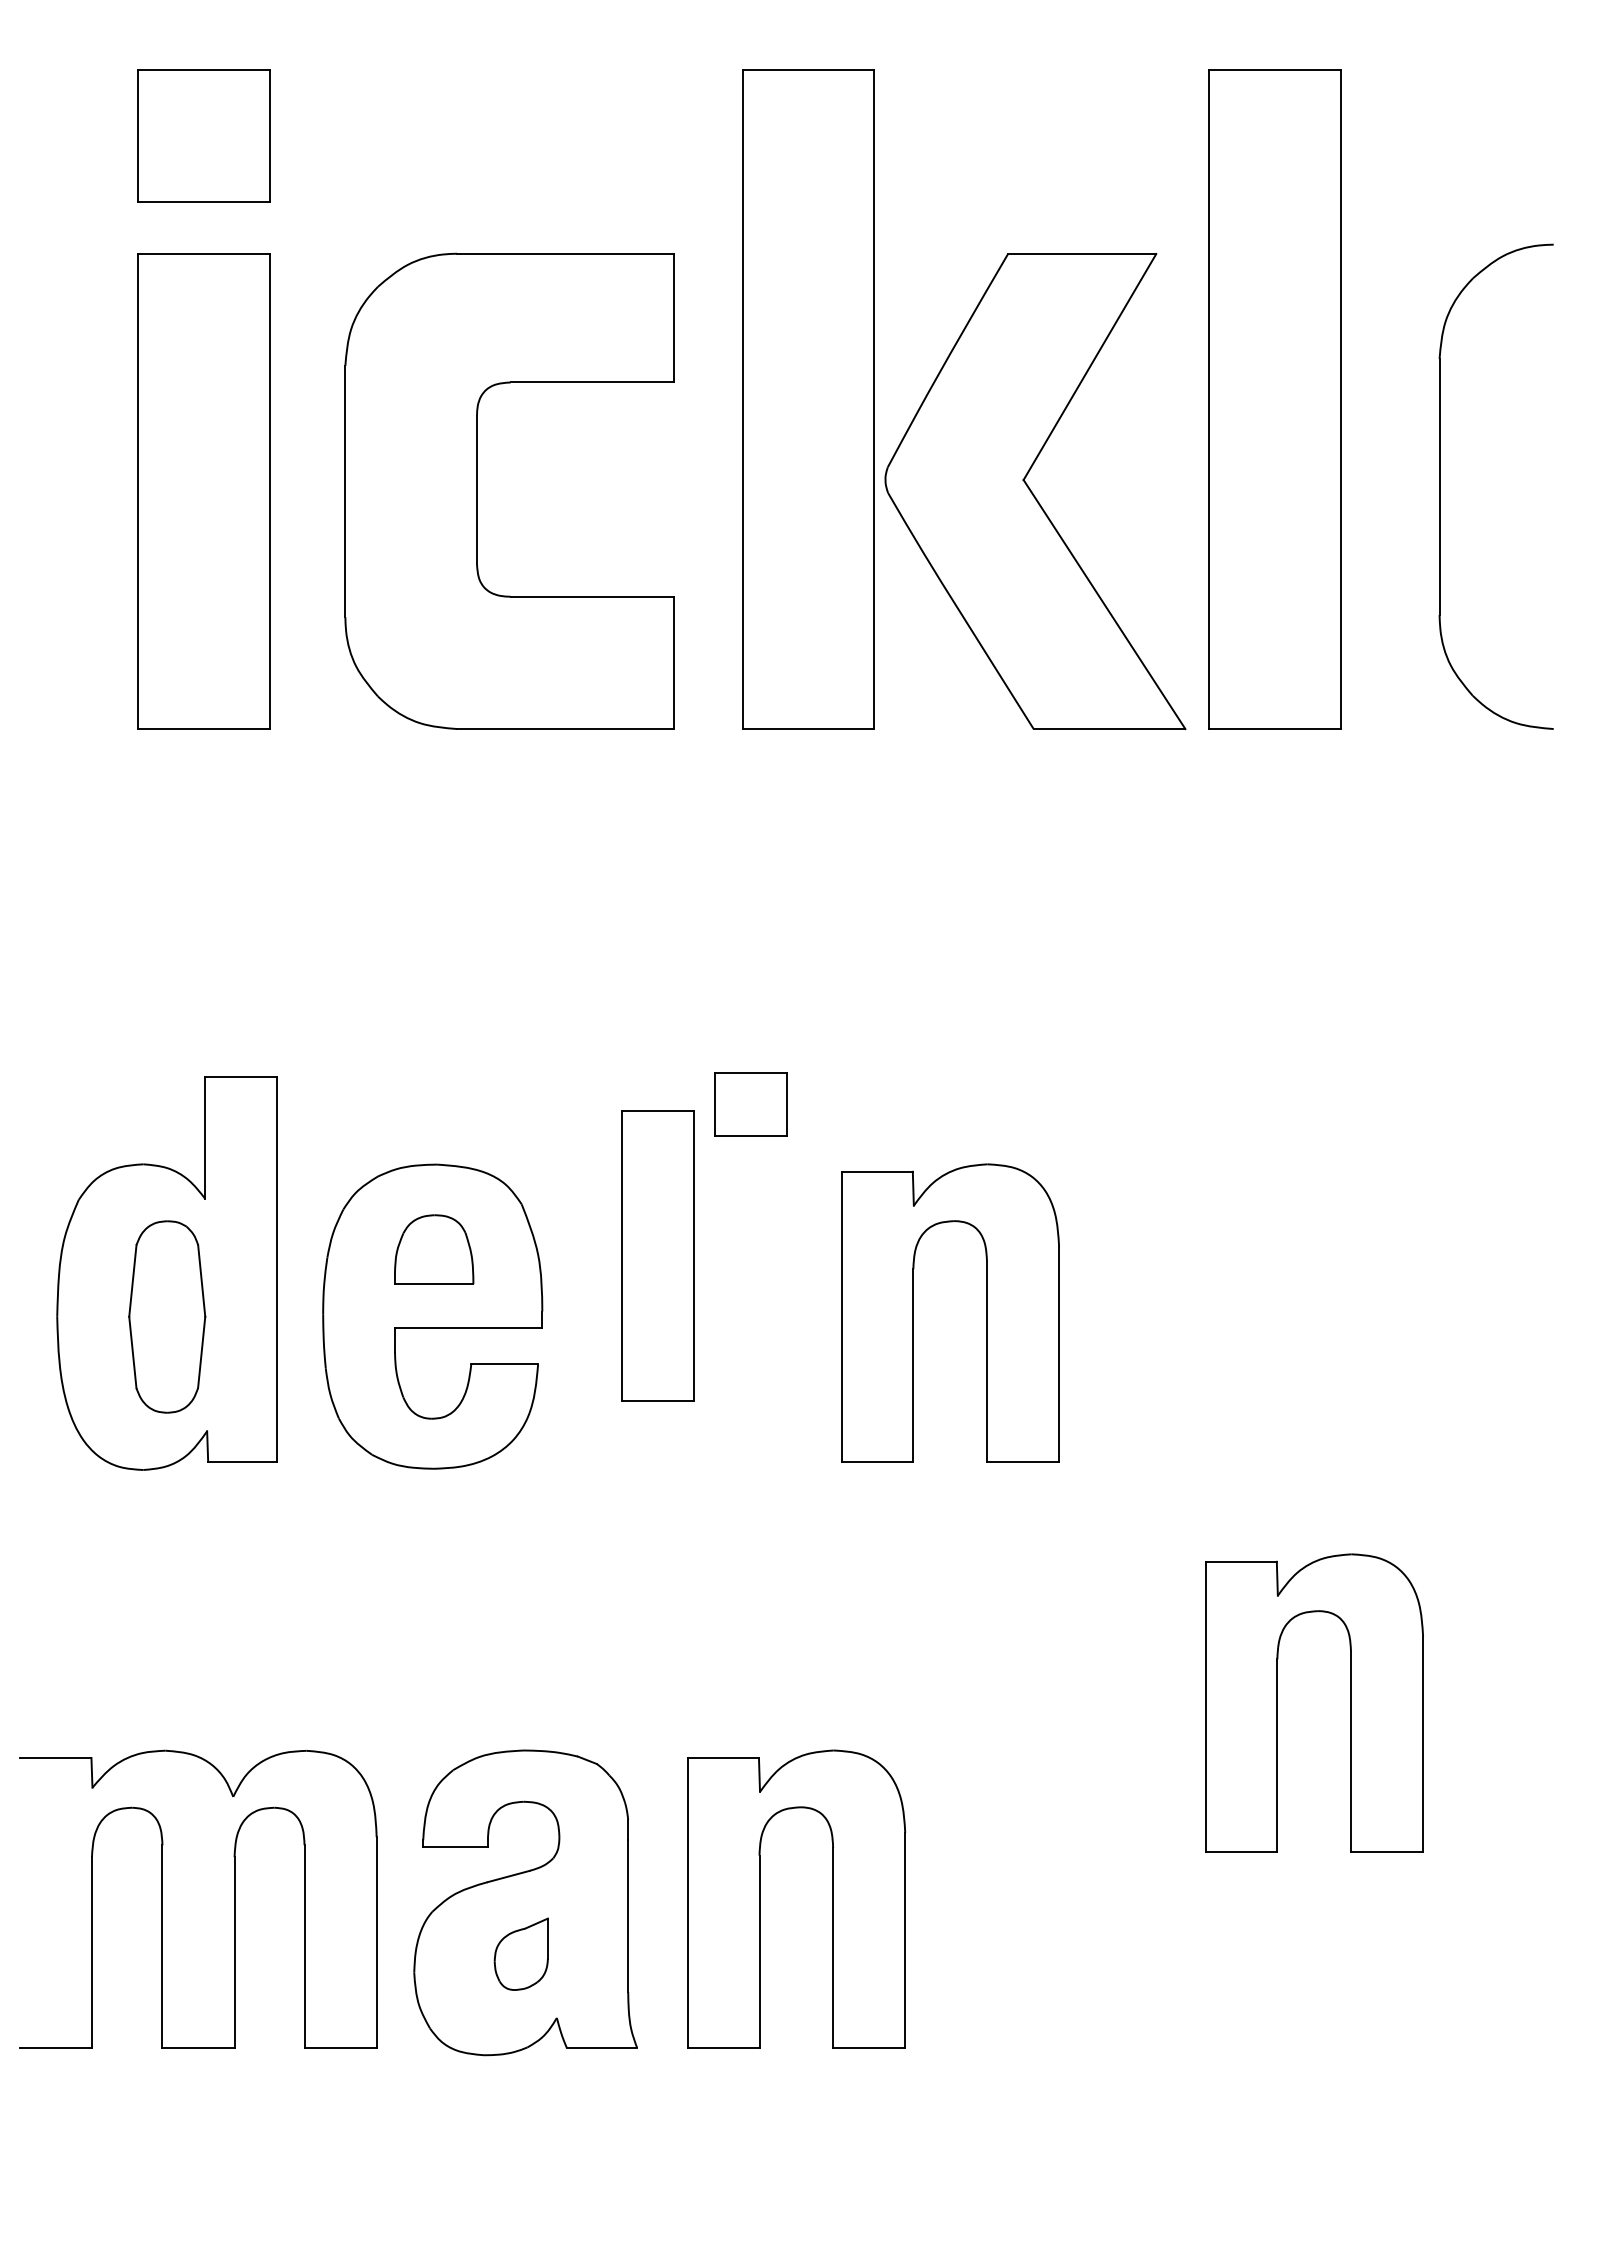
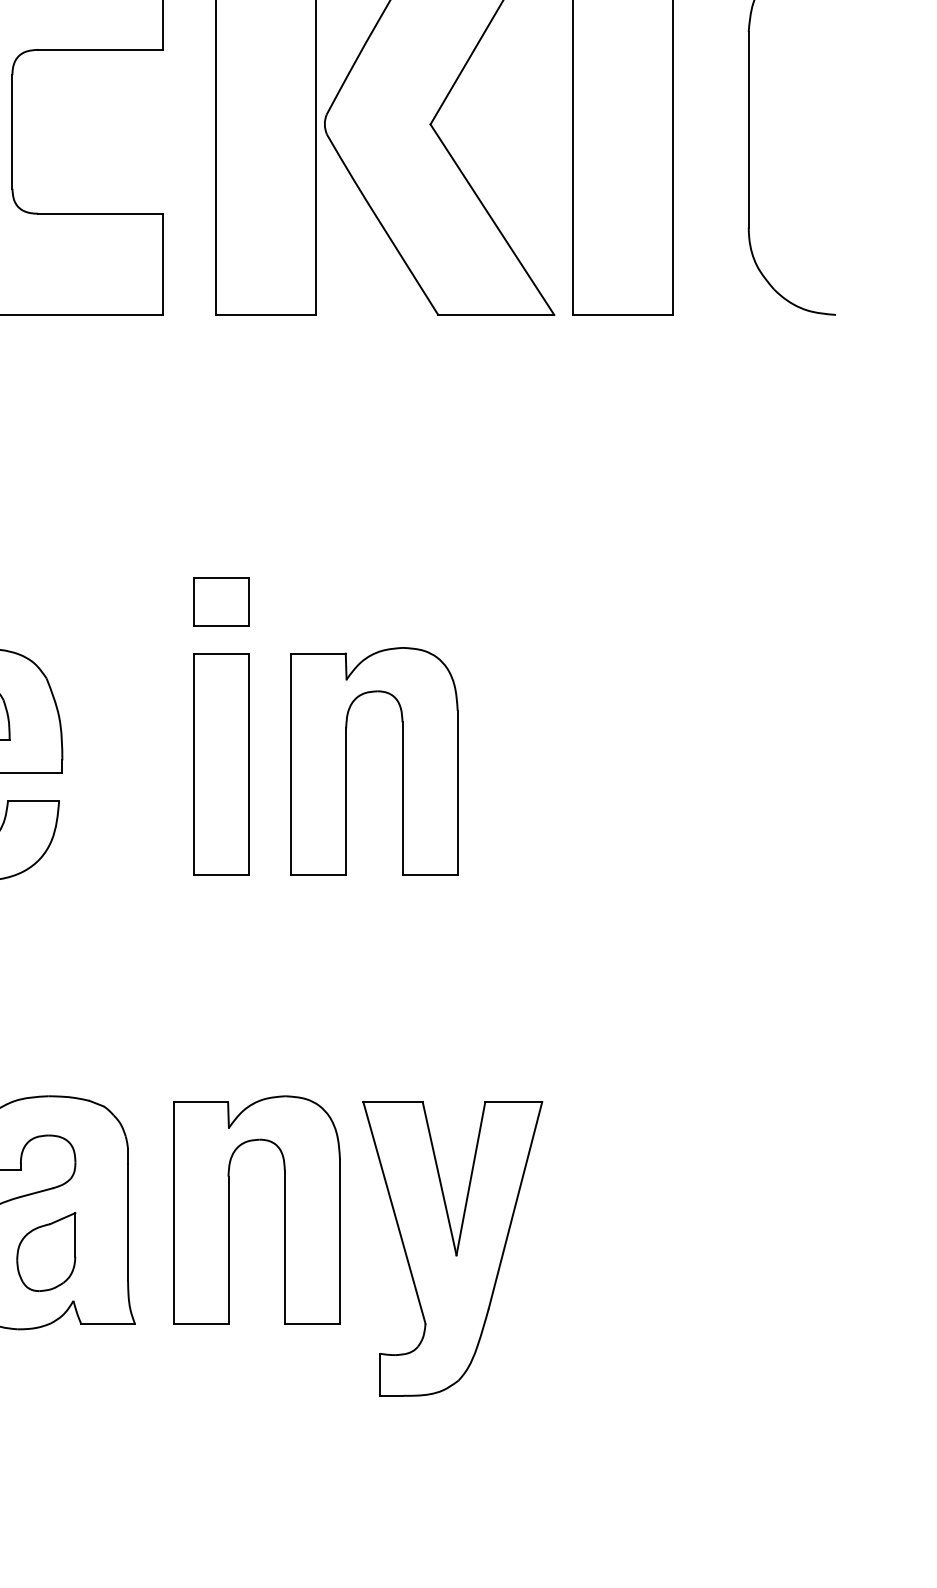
part: (657, 1255) -> (221, 764), moved
part: (1350, 1702) -> (680, 1059), removed
part: (1052, 1950) -> (452, 1249), added
part: (521, 1954) -> (46, 1252), size x1.43

